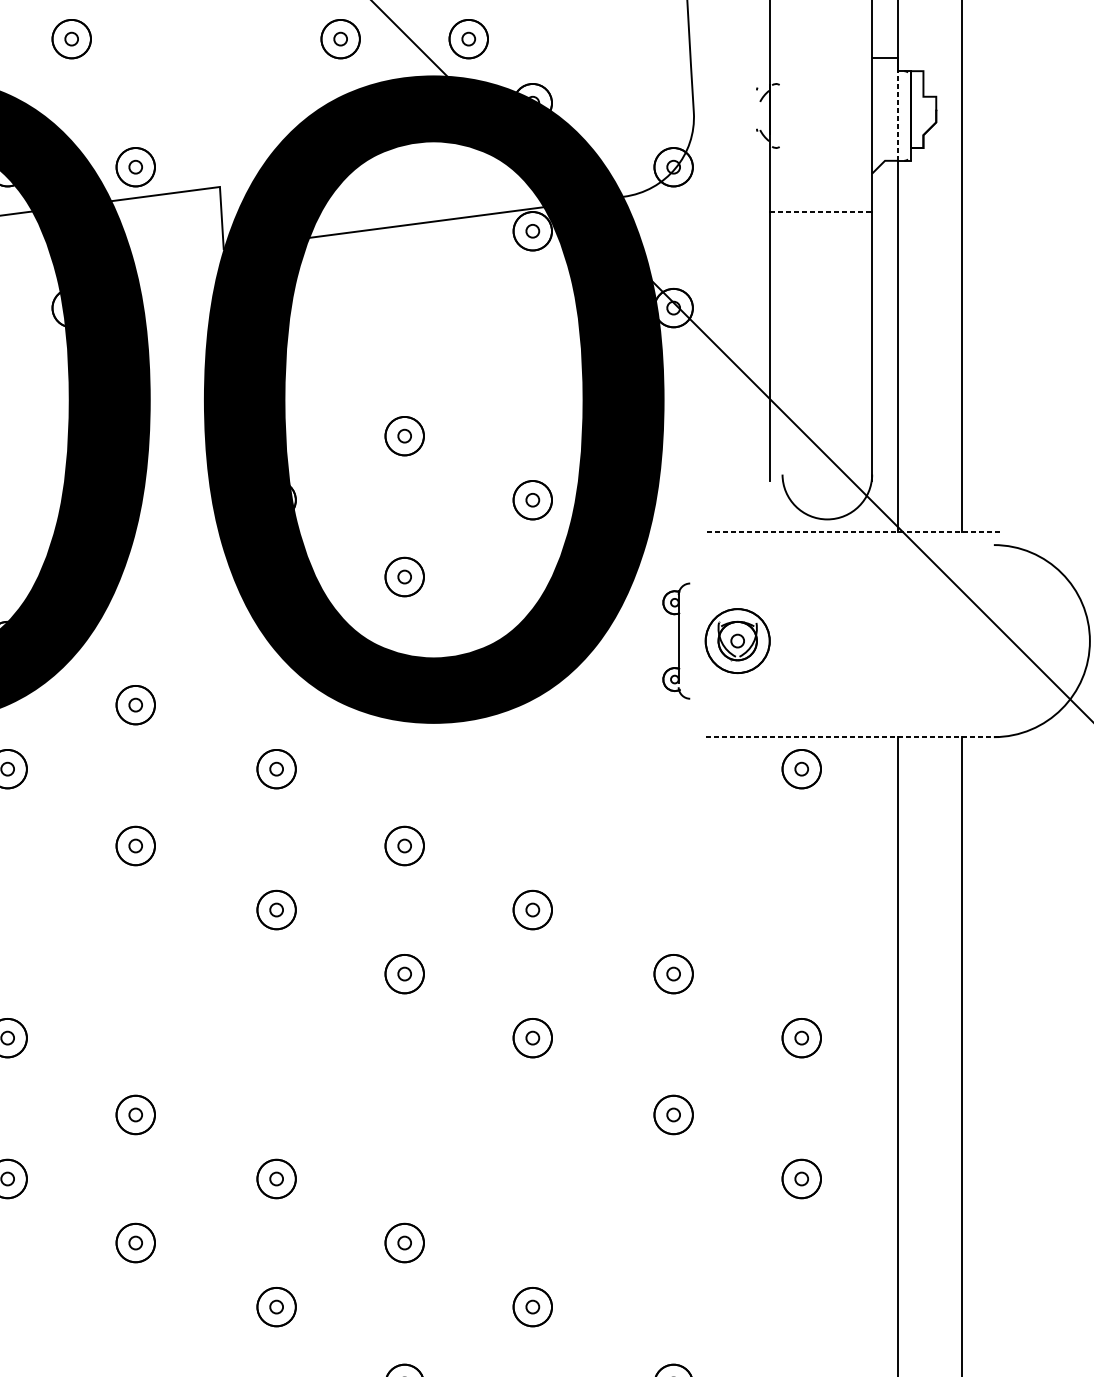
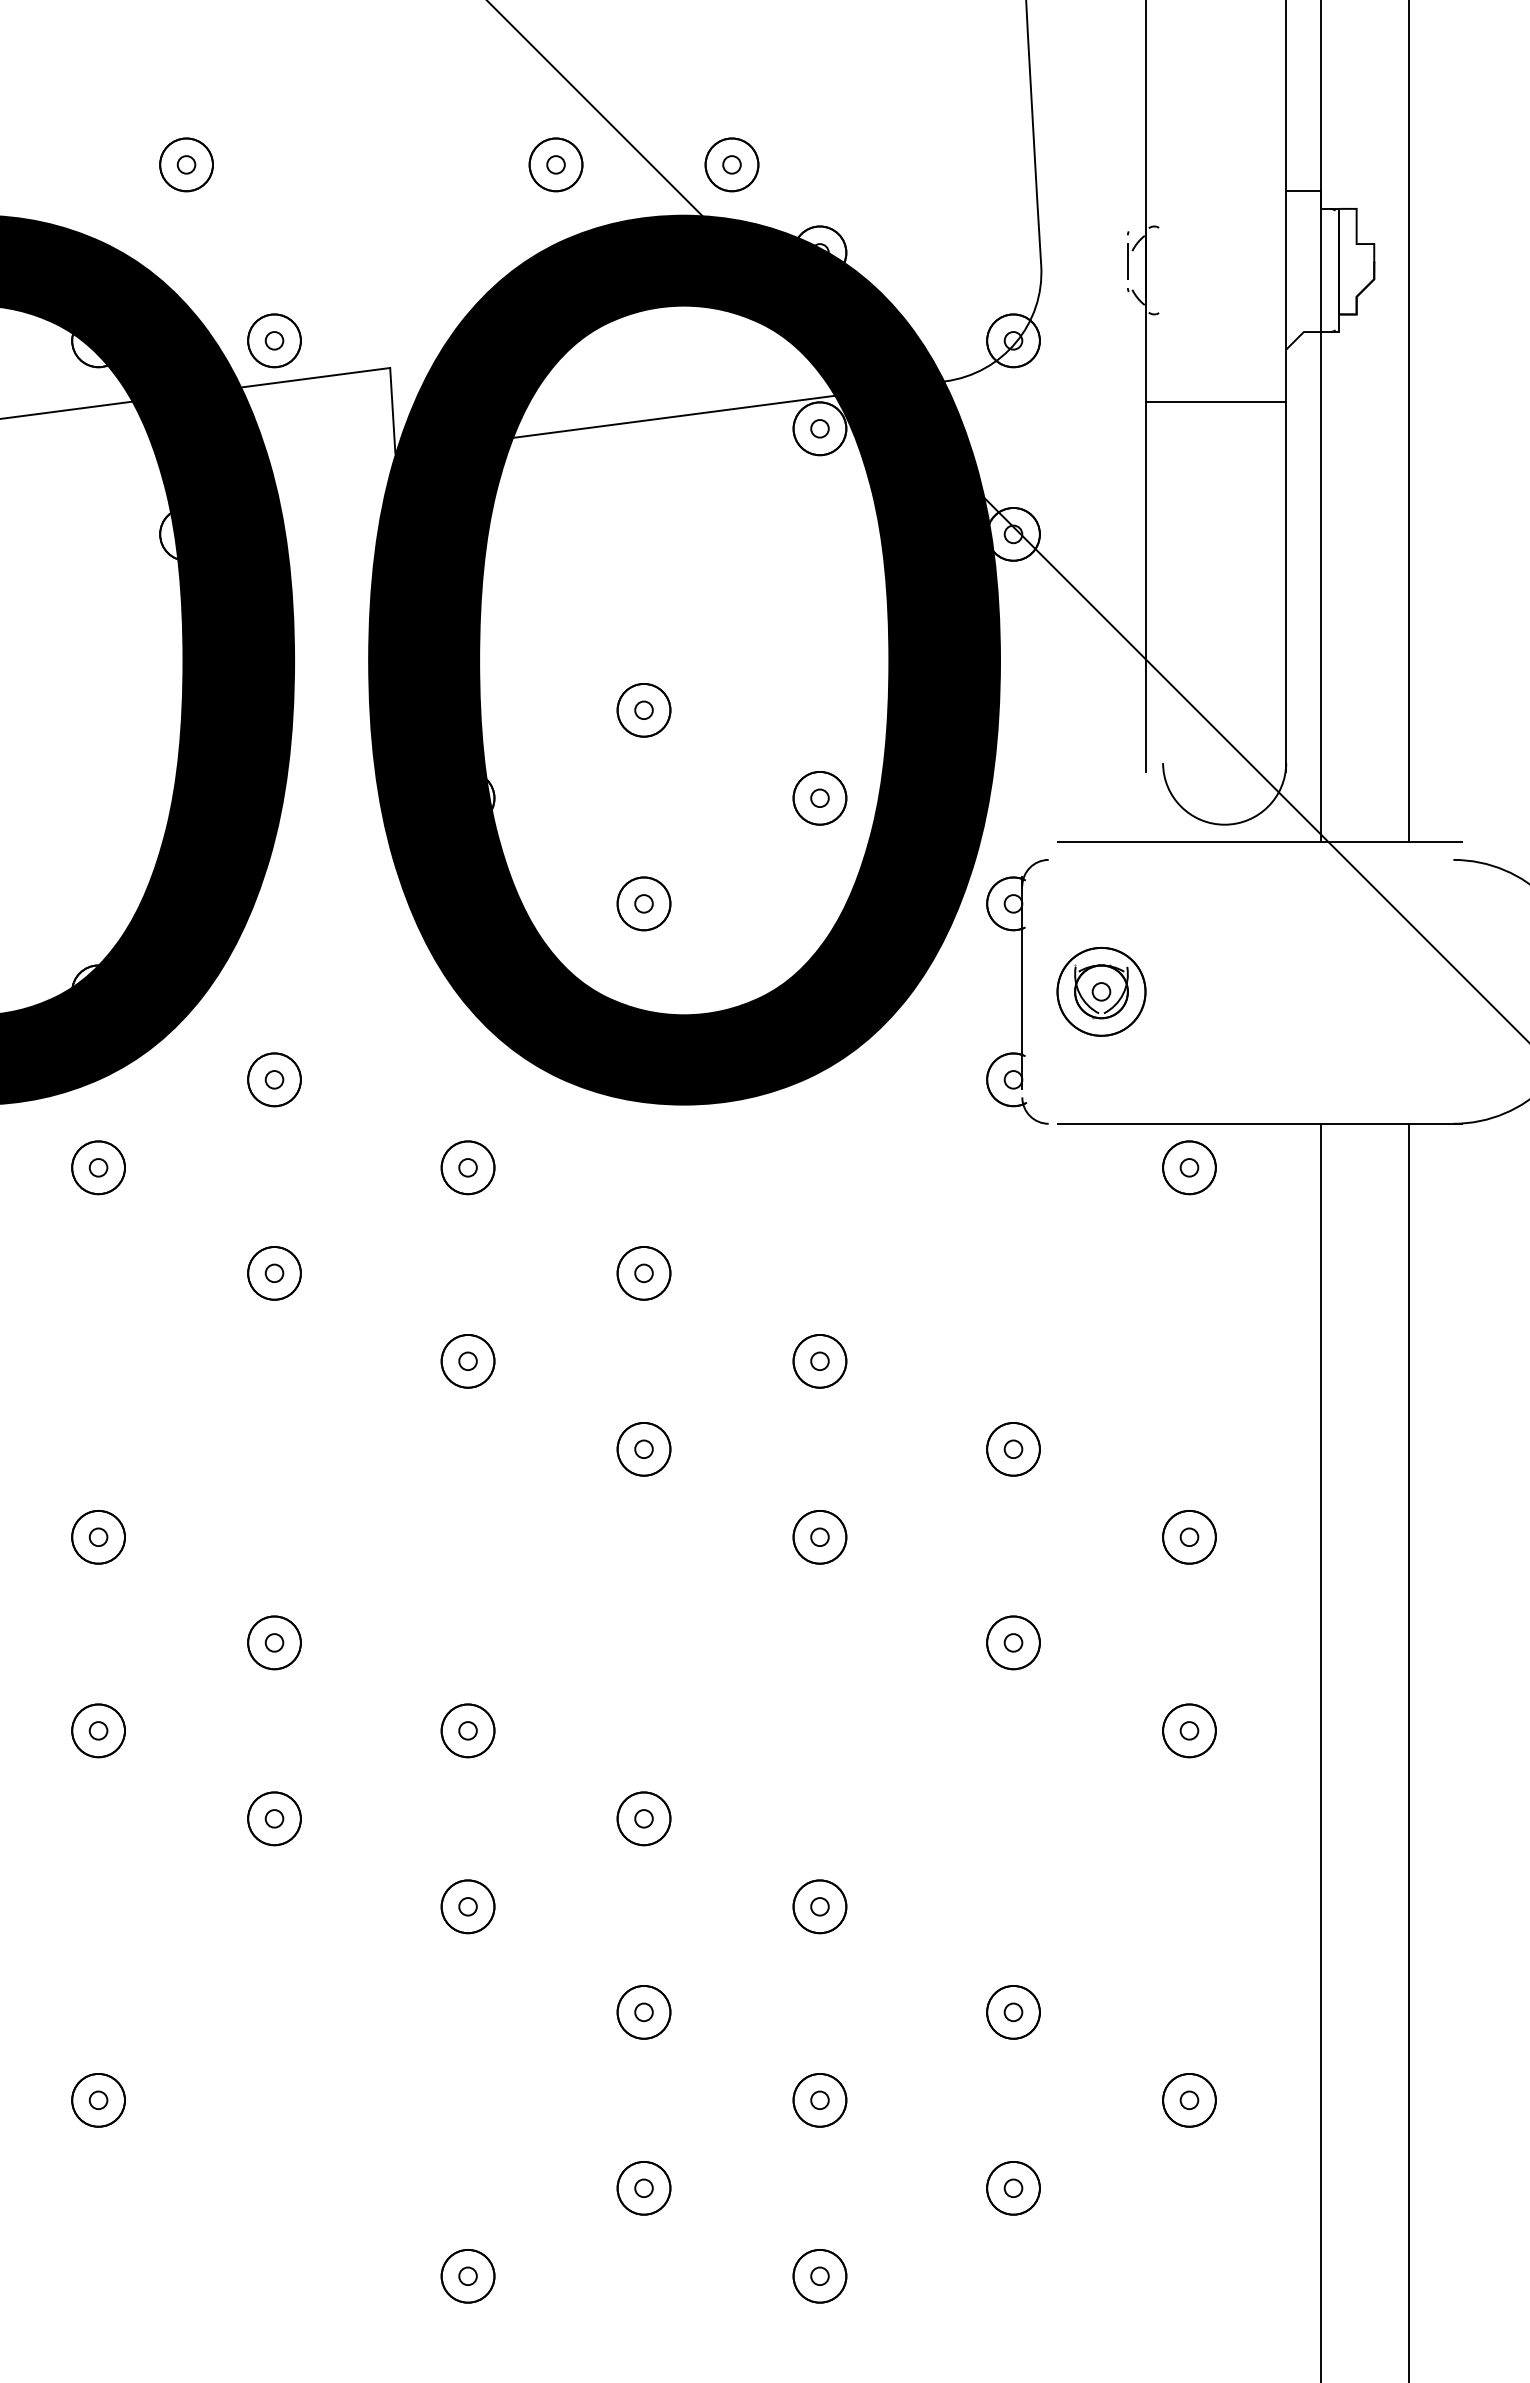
line: (756, 109) -> (1127, 261), added
line: (897, 116) -> (1321, 270), dashed -> solid
line: (821, 212) -> (1216, 402), dashed -> solid
line: (852, 532) -> (1259, 842), dashed -> solid
part: (676, 640) -> (1017, 991), size x1.67
line: (853, 736) -> (1260, 1123), dashed -> solid

